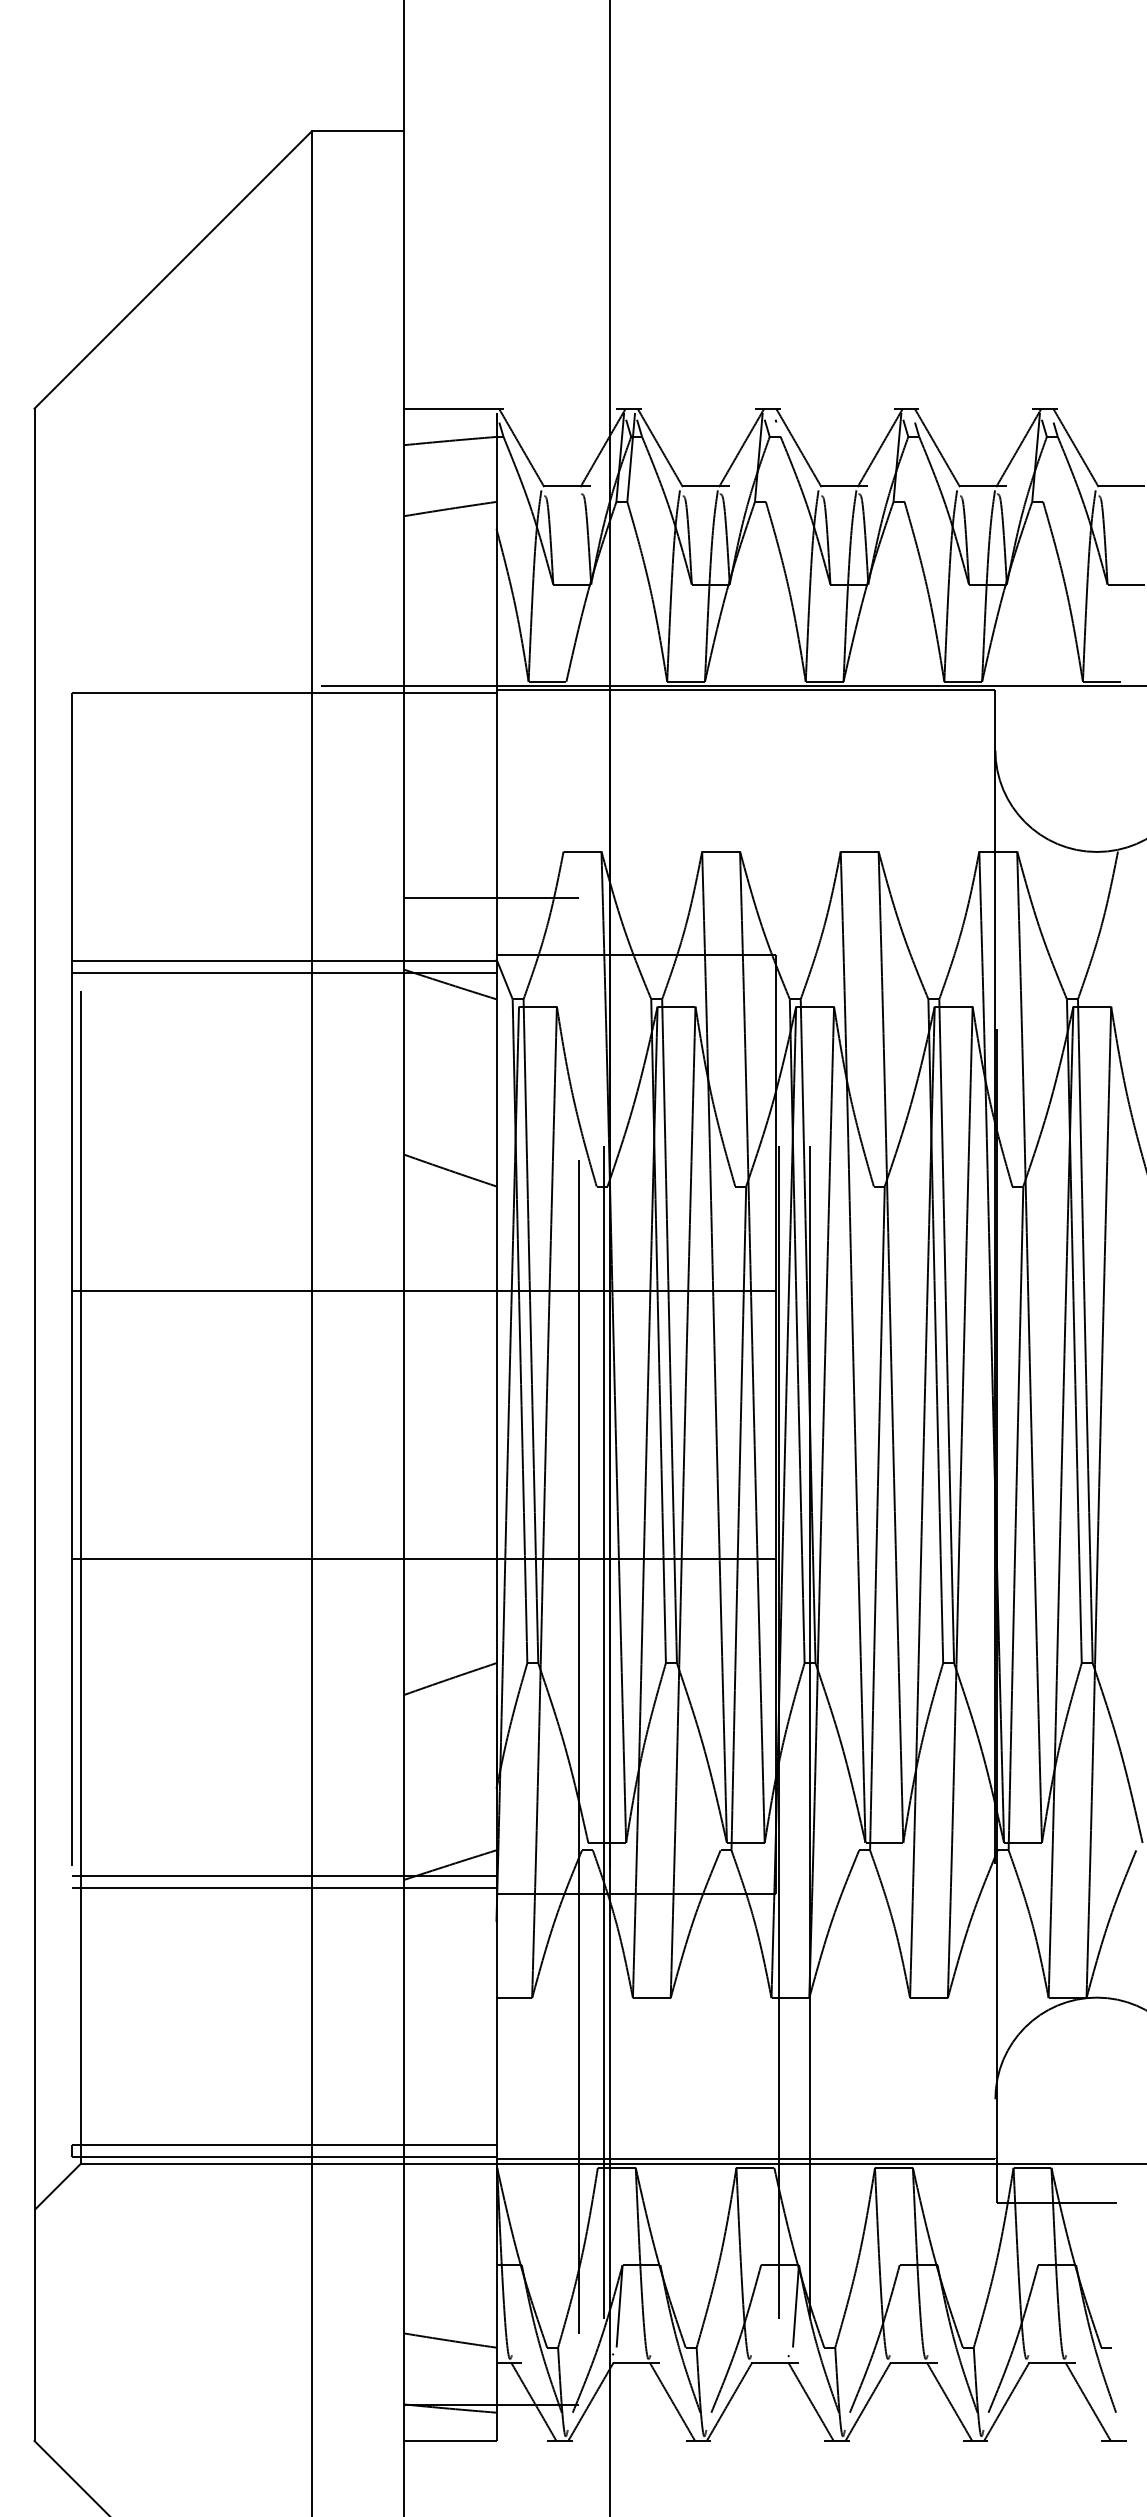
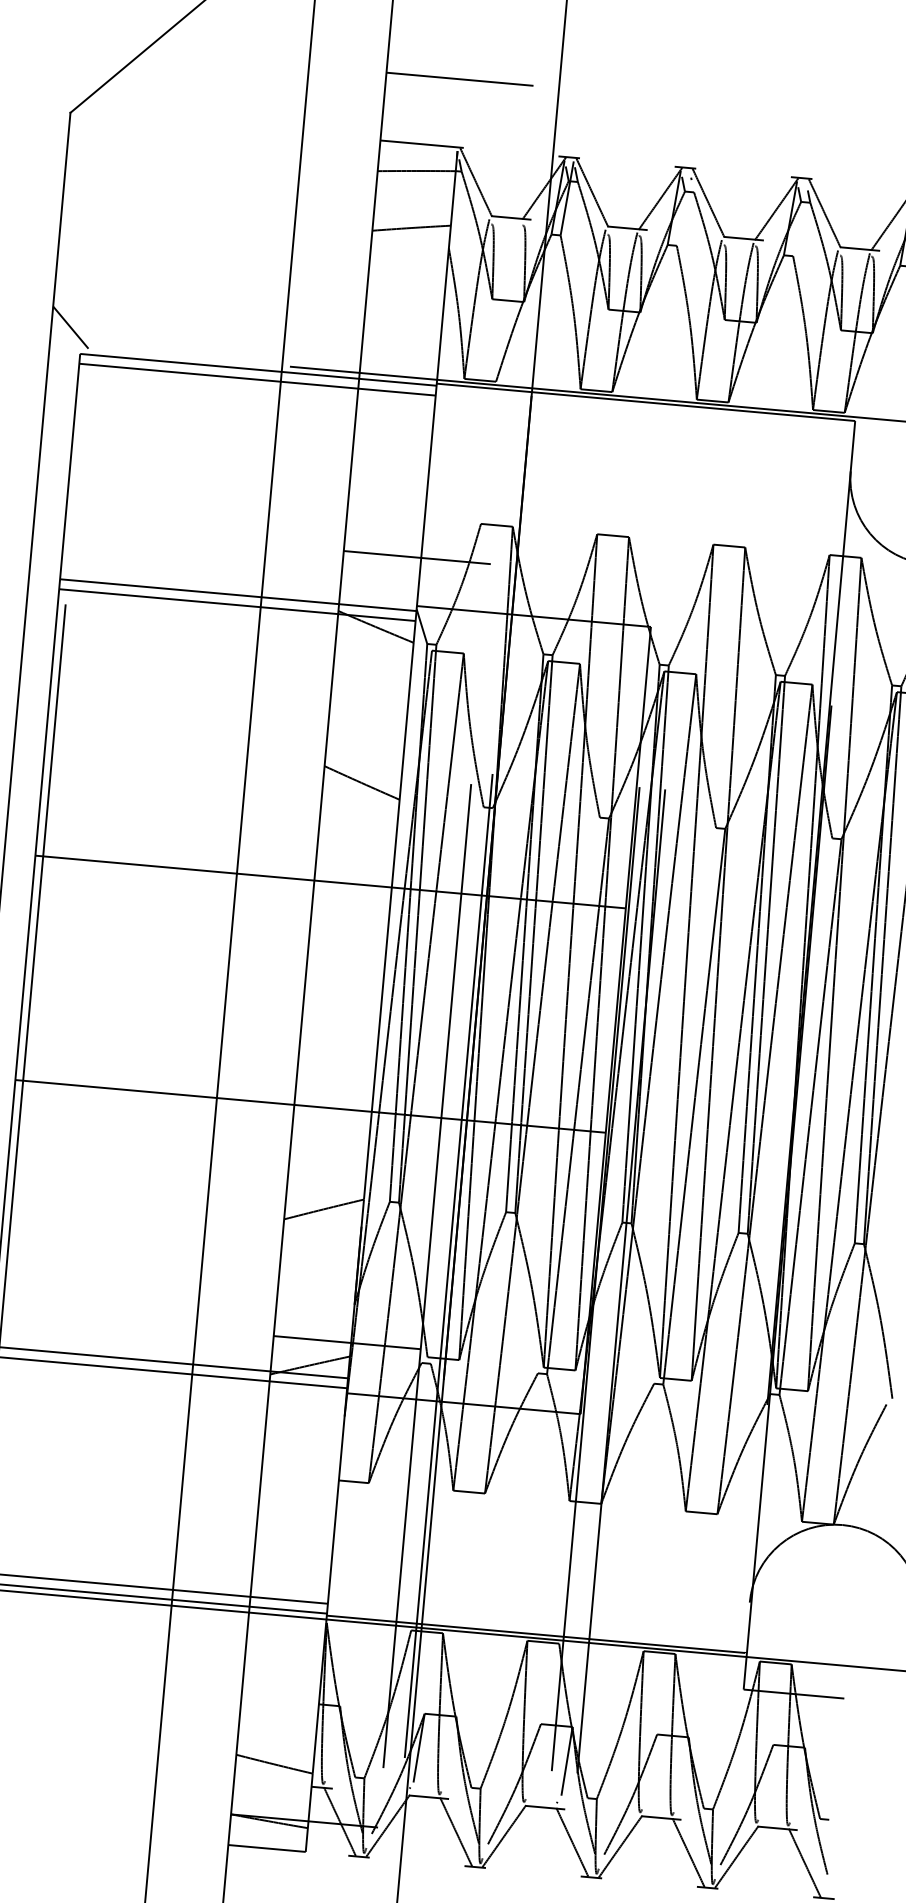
line: (491, 327) -> (459, 79), added
line: (57, 662) -> (70, 327), added
line: (283, 704) -> (257, 379), added
line: (491, 1834) -> (346, 1342), added

